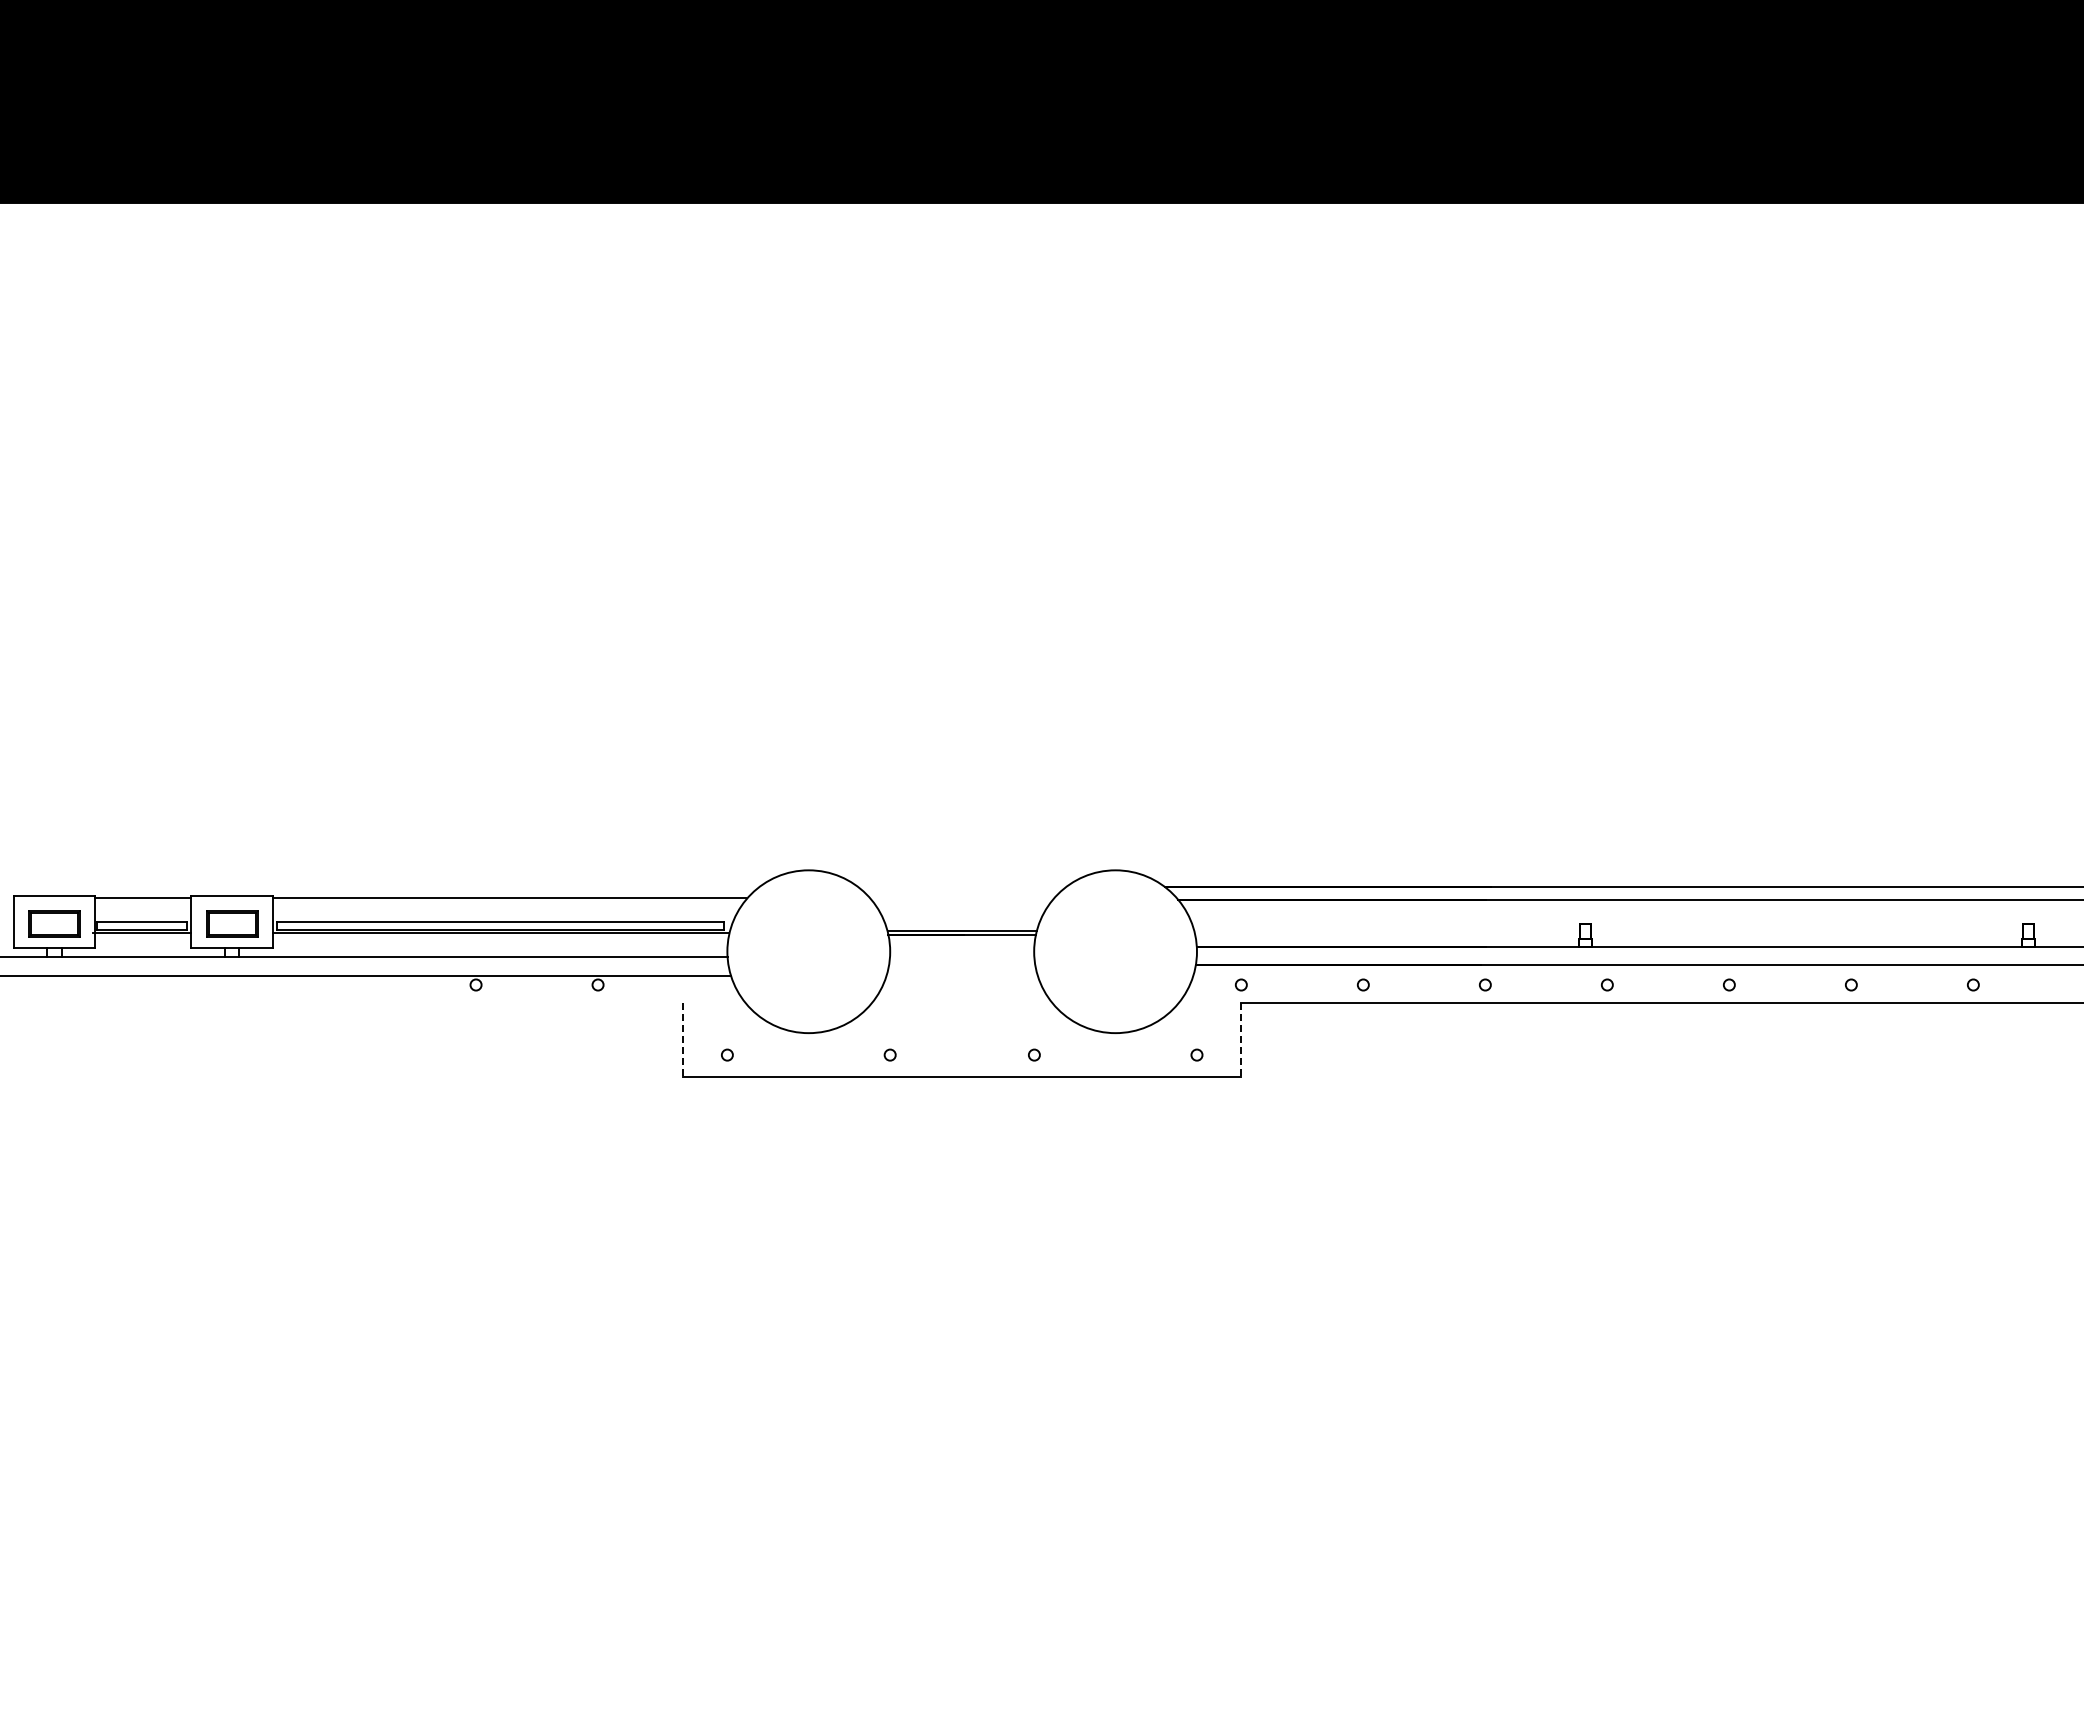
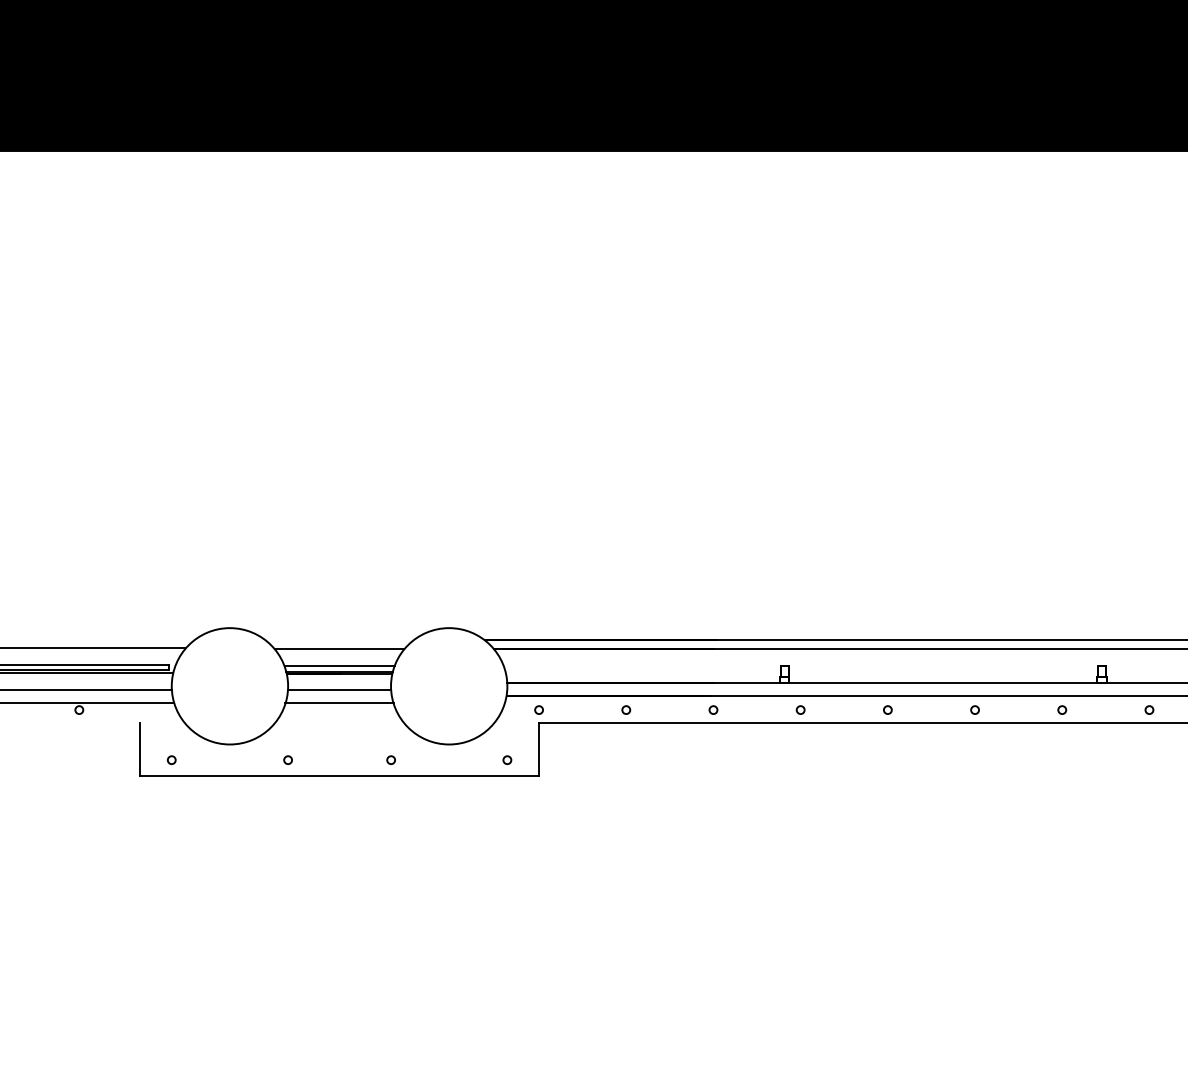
line: (961, 899) -> (339, 648), added
line: (962, 924) -> (339, 666), added
line: (961, 957) -> (339, 690), added
line: (961, 975) -> (339, 703), added
line: (683, 1040) -> (140, 749), dashed -> solid
line: (1241, 1040) -> (539, 749), dashed -> solid

